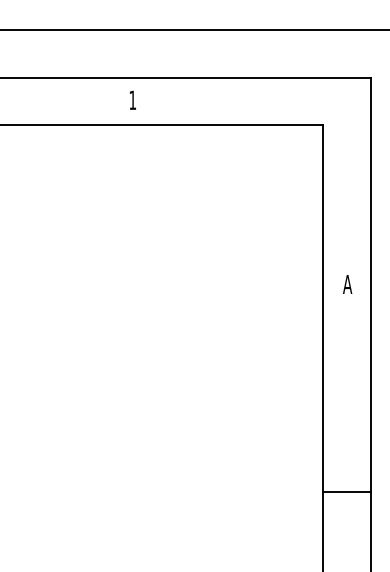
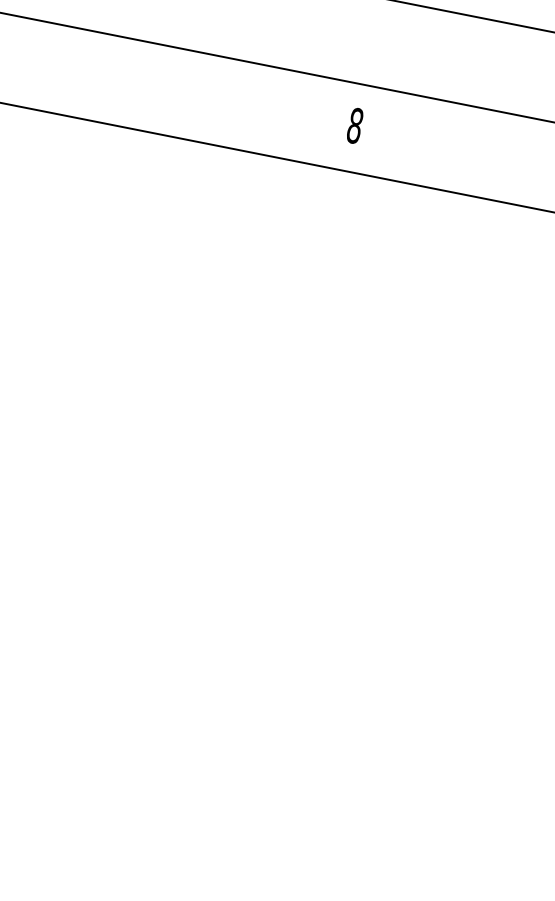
text: (132, 100) -> (354, 126), 1 -> 8

